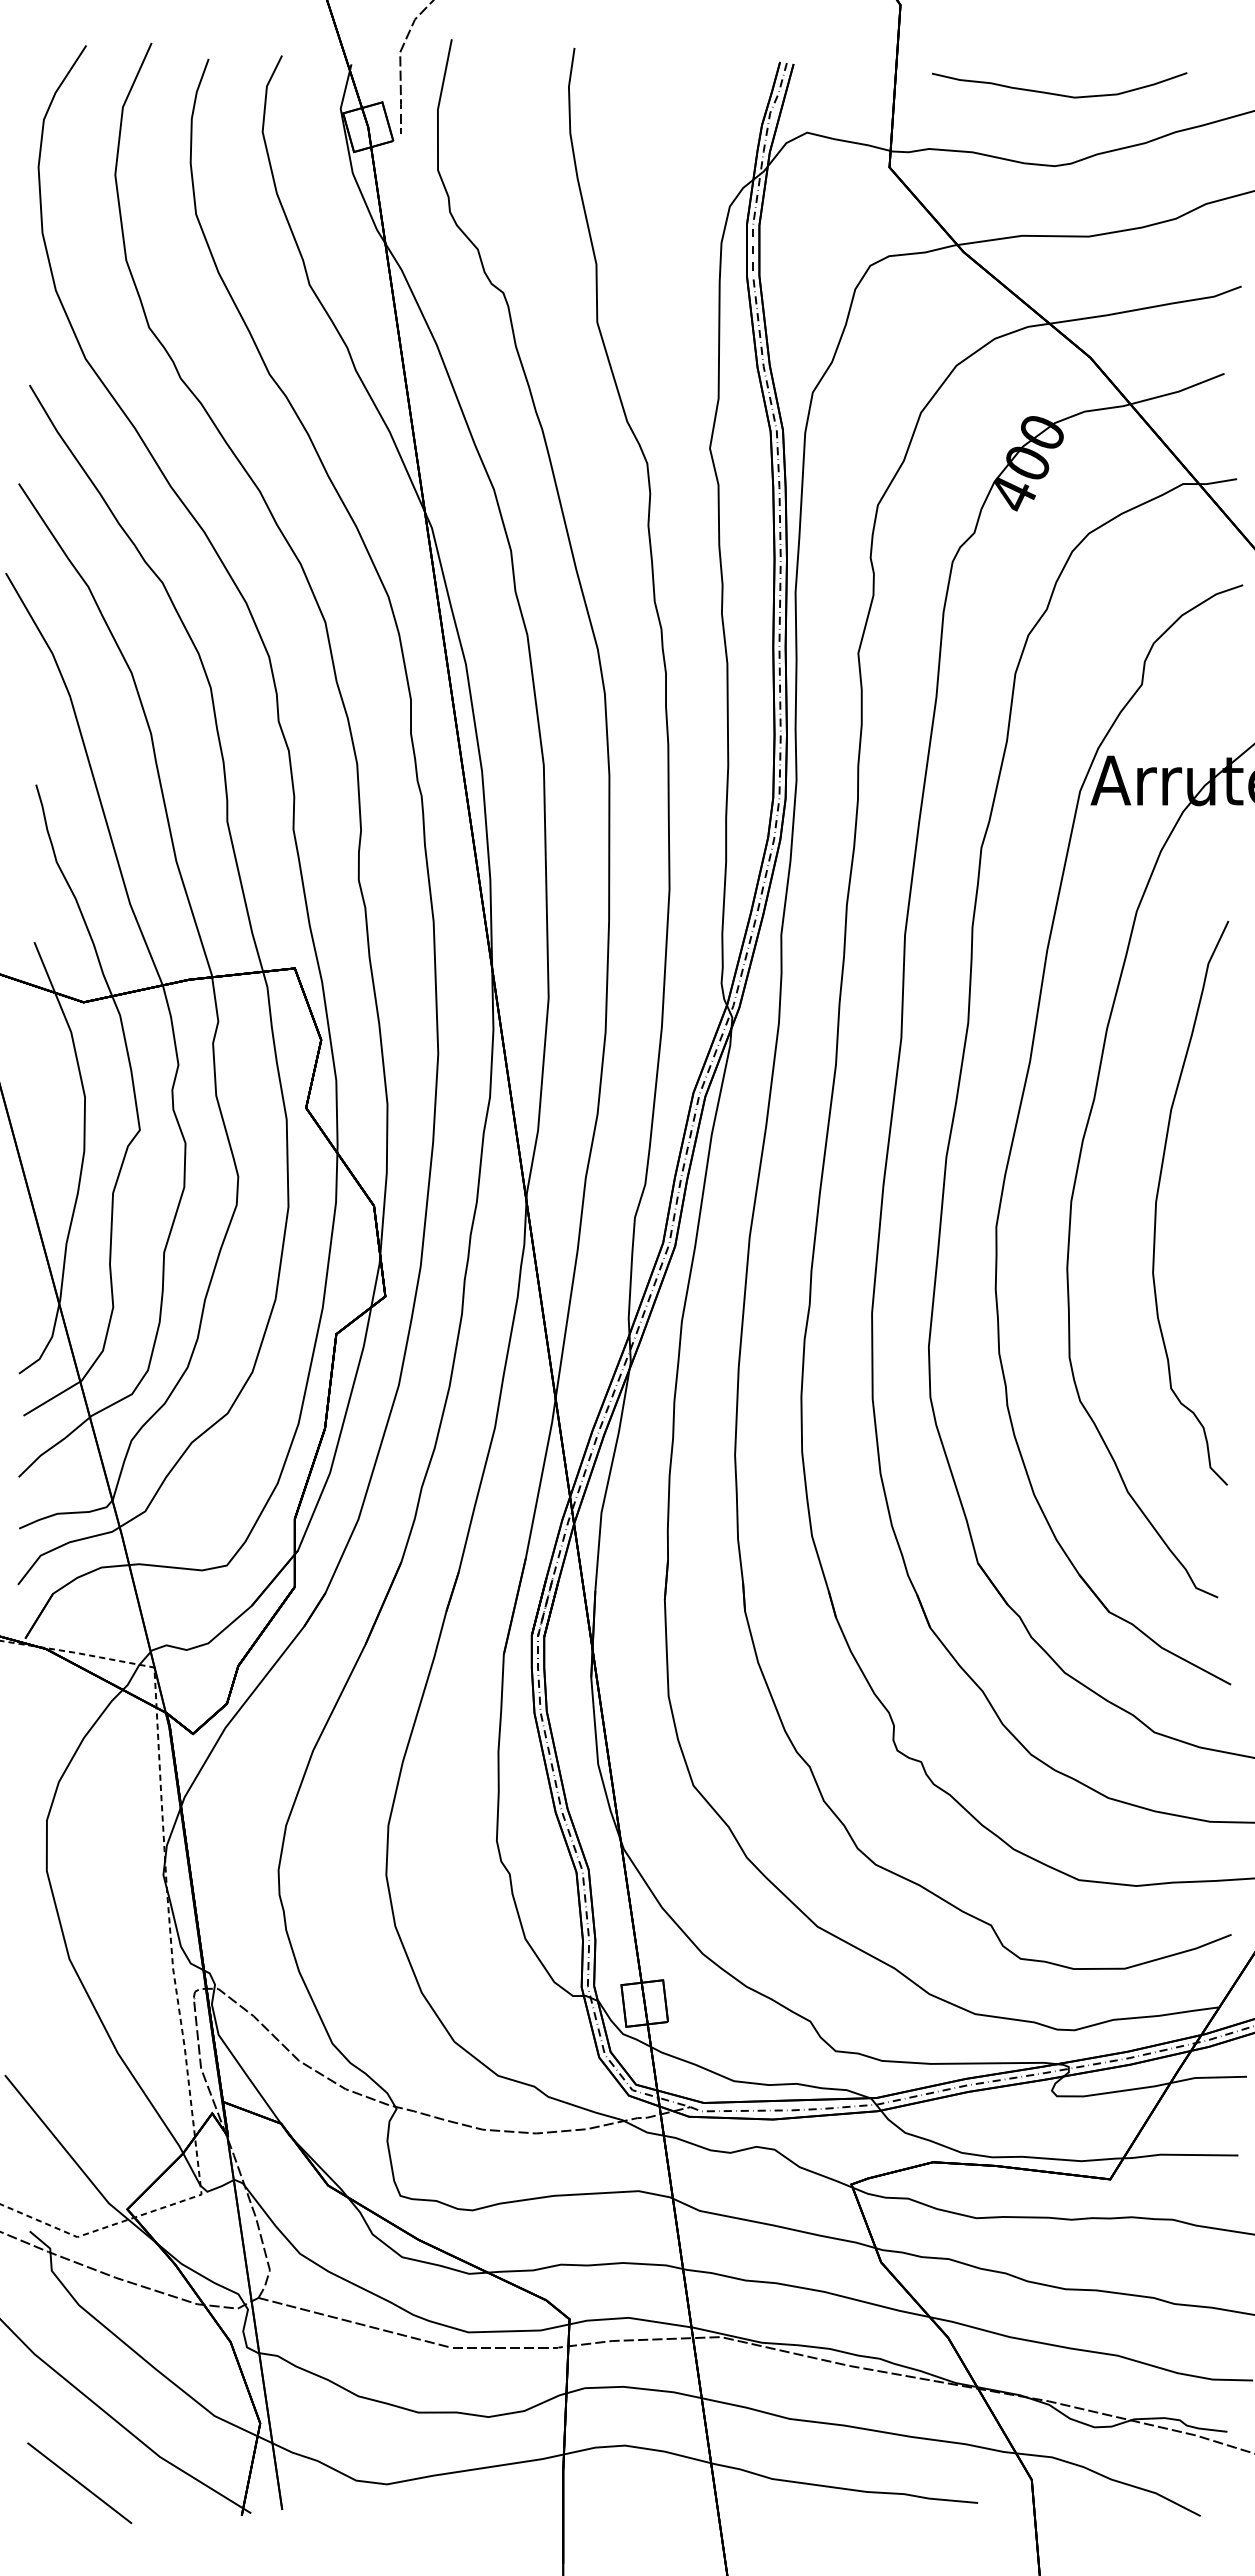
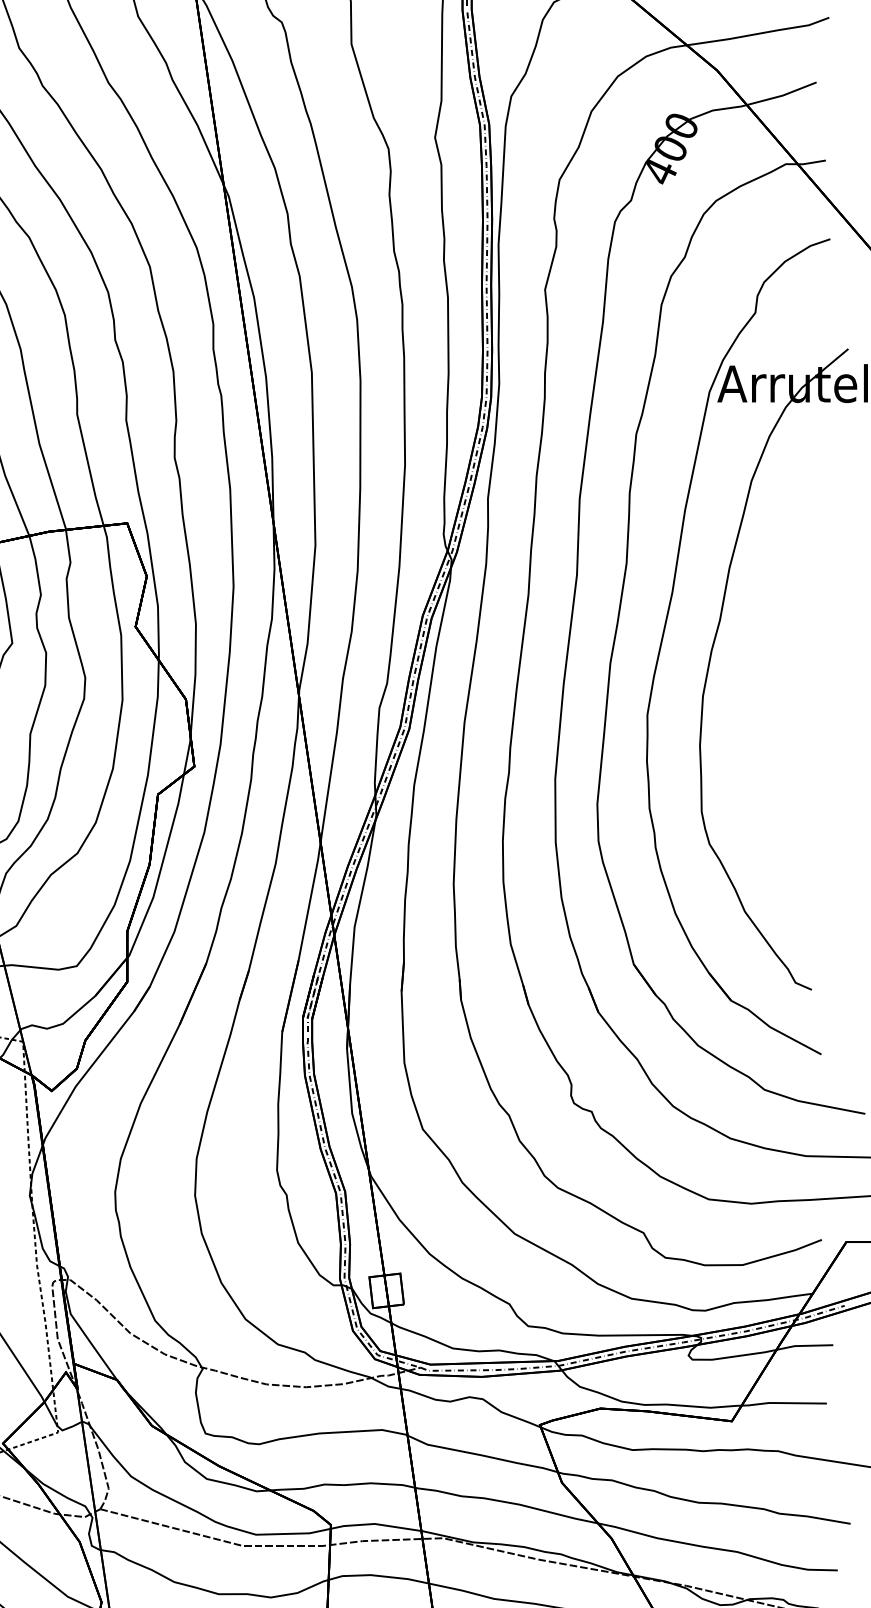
curve: (1158, 1195) -> (767, 691), removed

